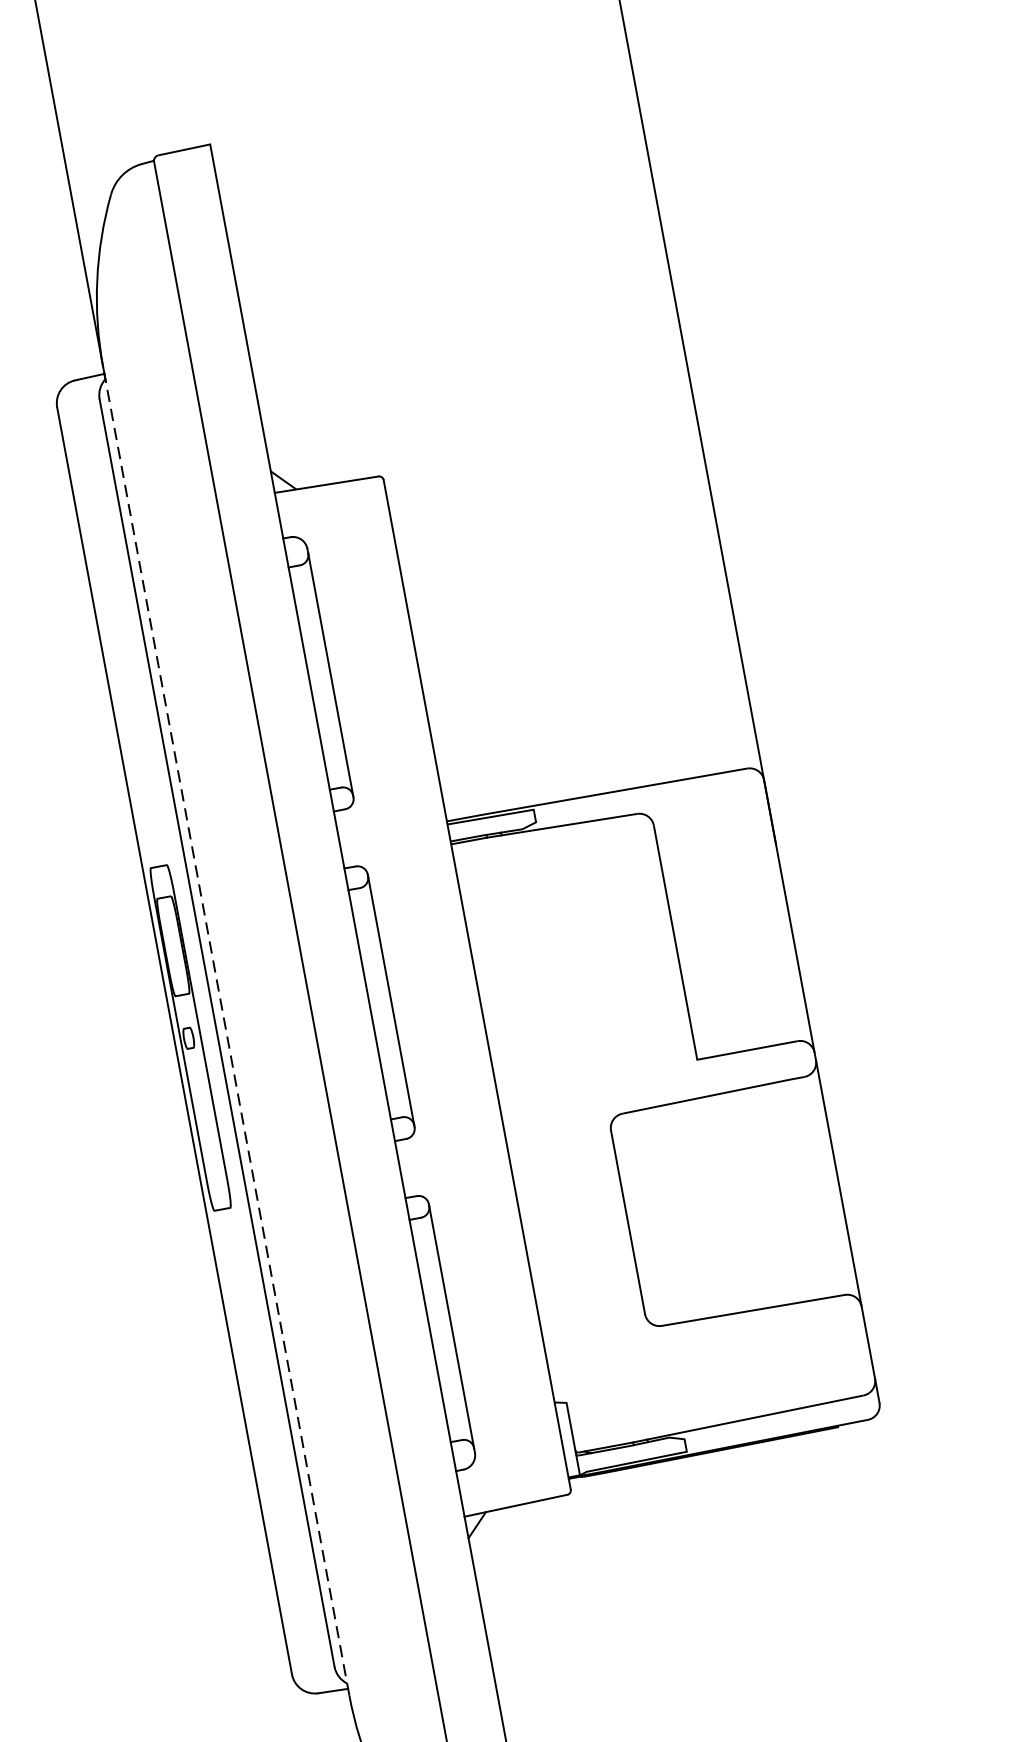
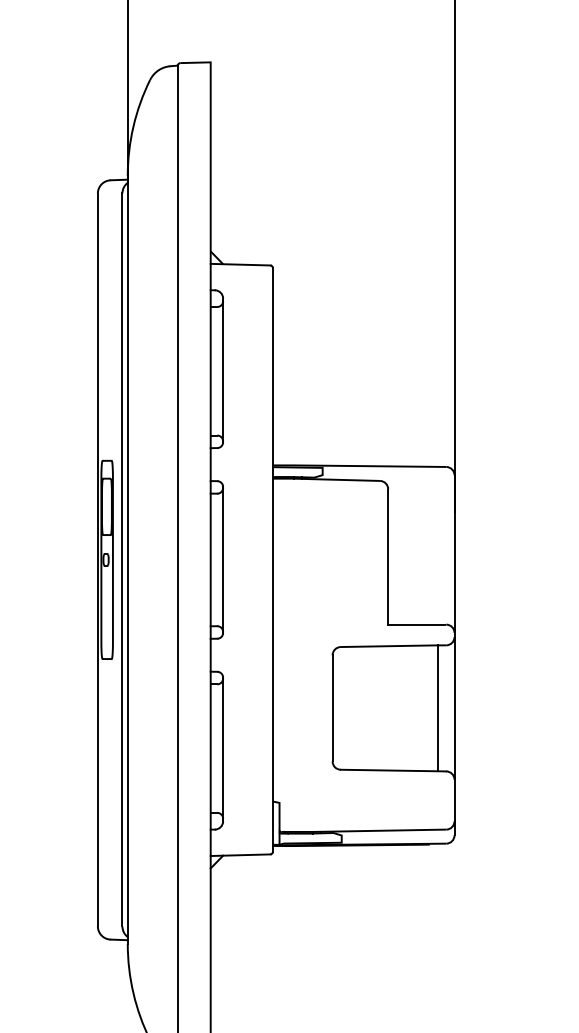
line: (225, 1030) -> (127, 559), dashed -> solid
line: (809, 1188) -> (437, 708), added

